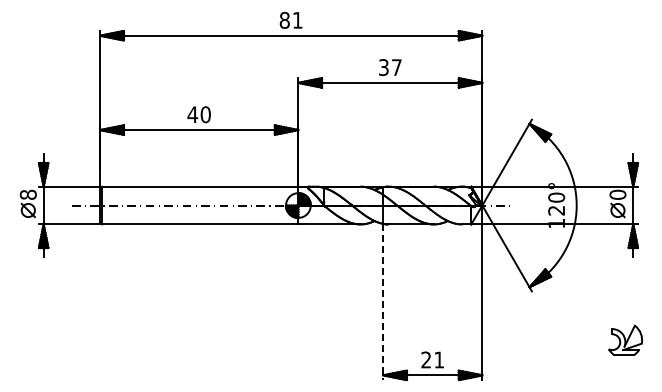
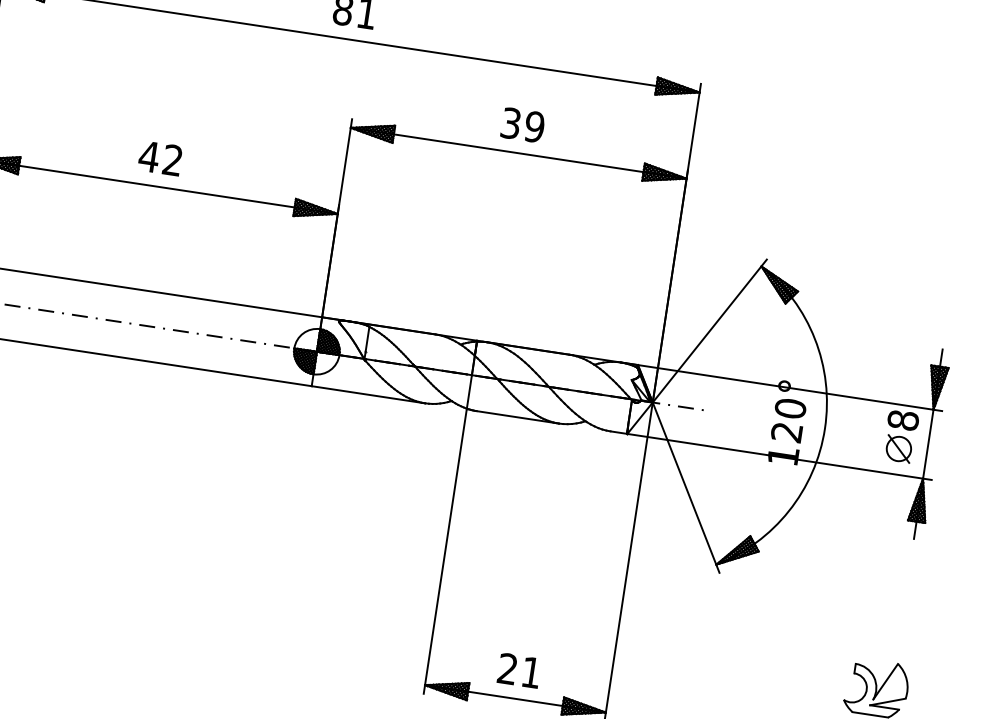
text: (396, 67) -> (534, 126), 37 -> 39
text: (205, 114) -> (172, 159), 40 -> 42
text: (617, 194) -> (902, 419), 0 -> 8
line: (383, 302) -> (445, 552), dashed -> solid

